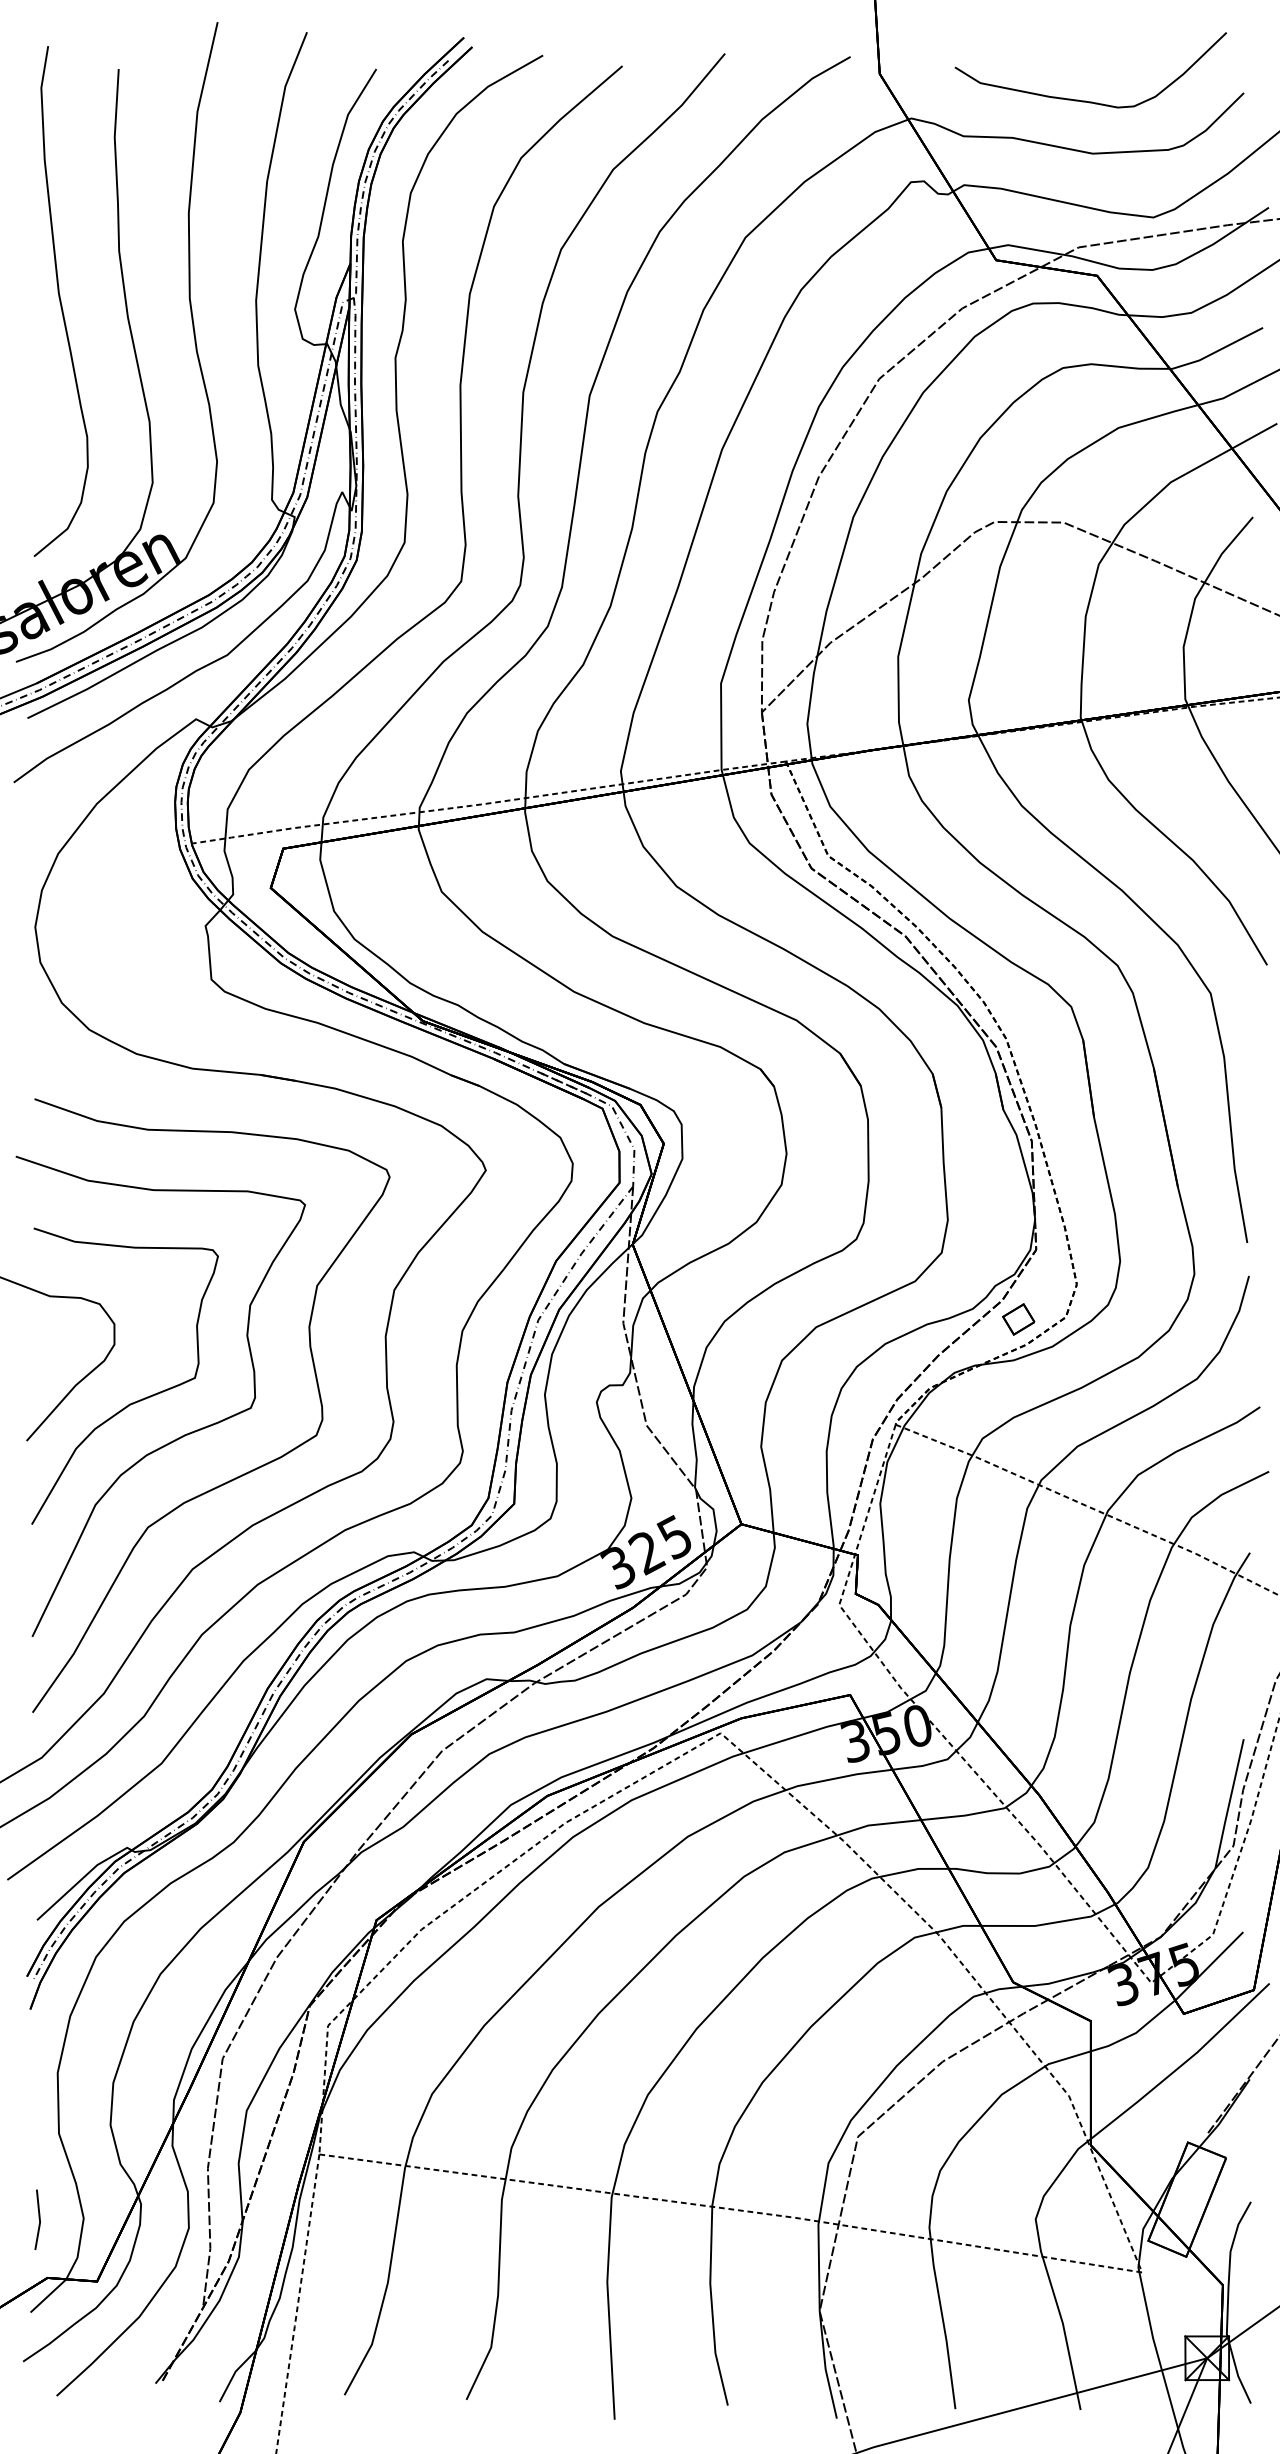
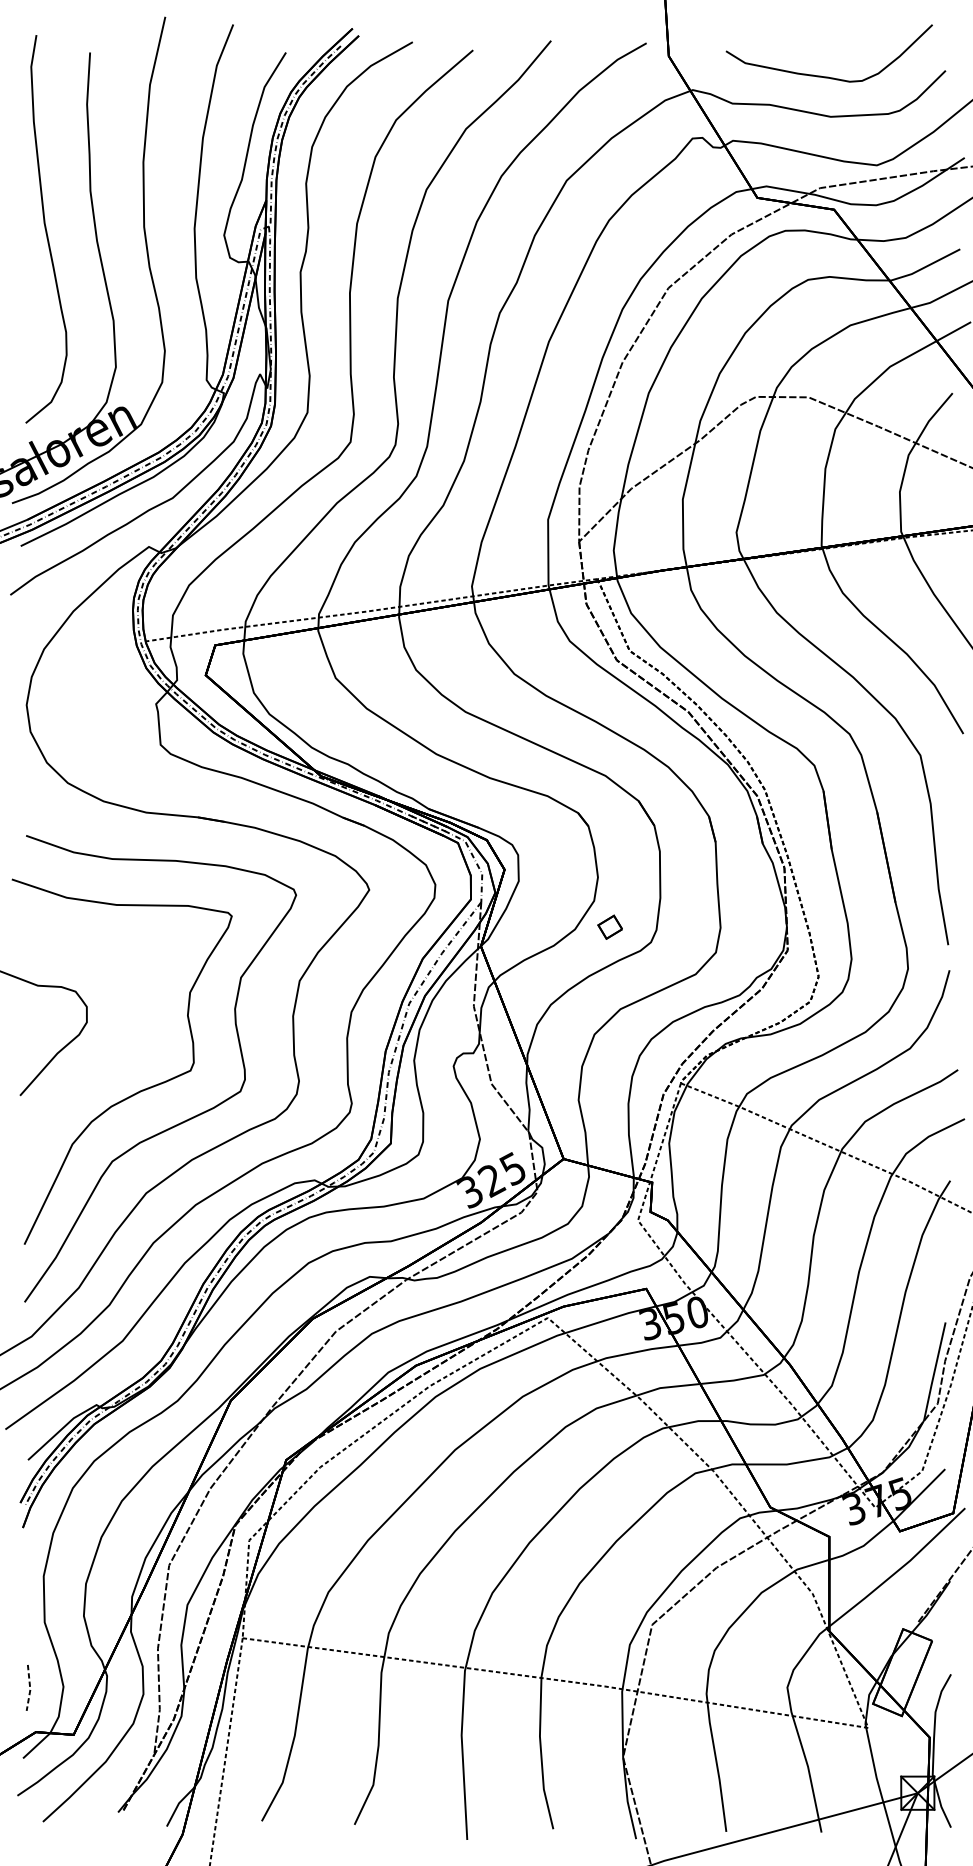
part: (1018, 1319) -> (610, 927), moved
curve: (134, 1401) -> (102, 1065), removed
line: (40, 2221) -> (30, 1689), solid -> dashed

